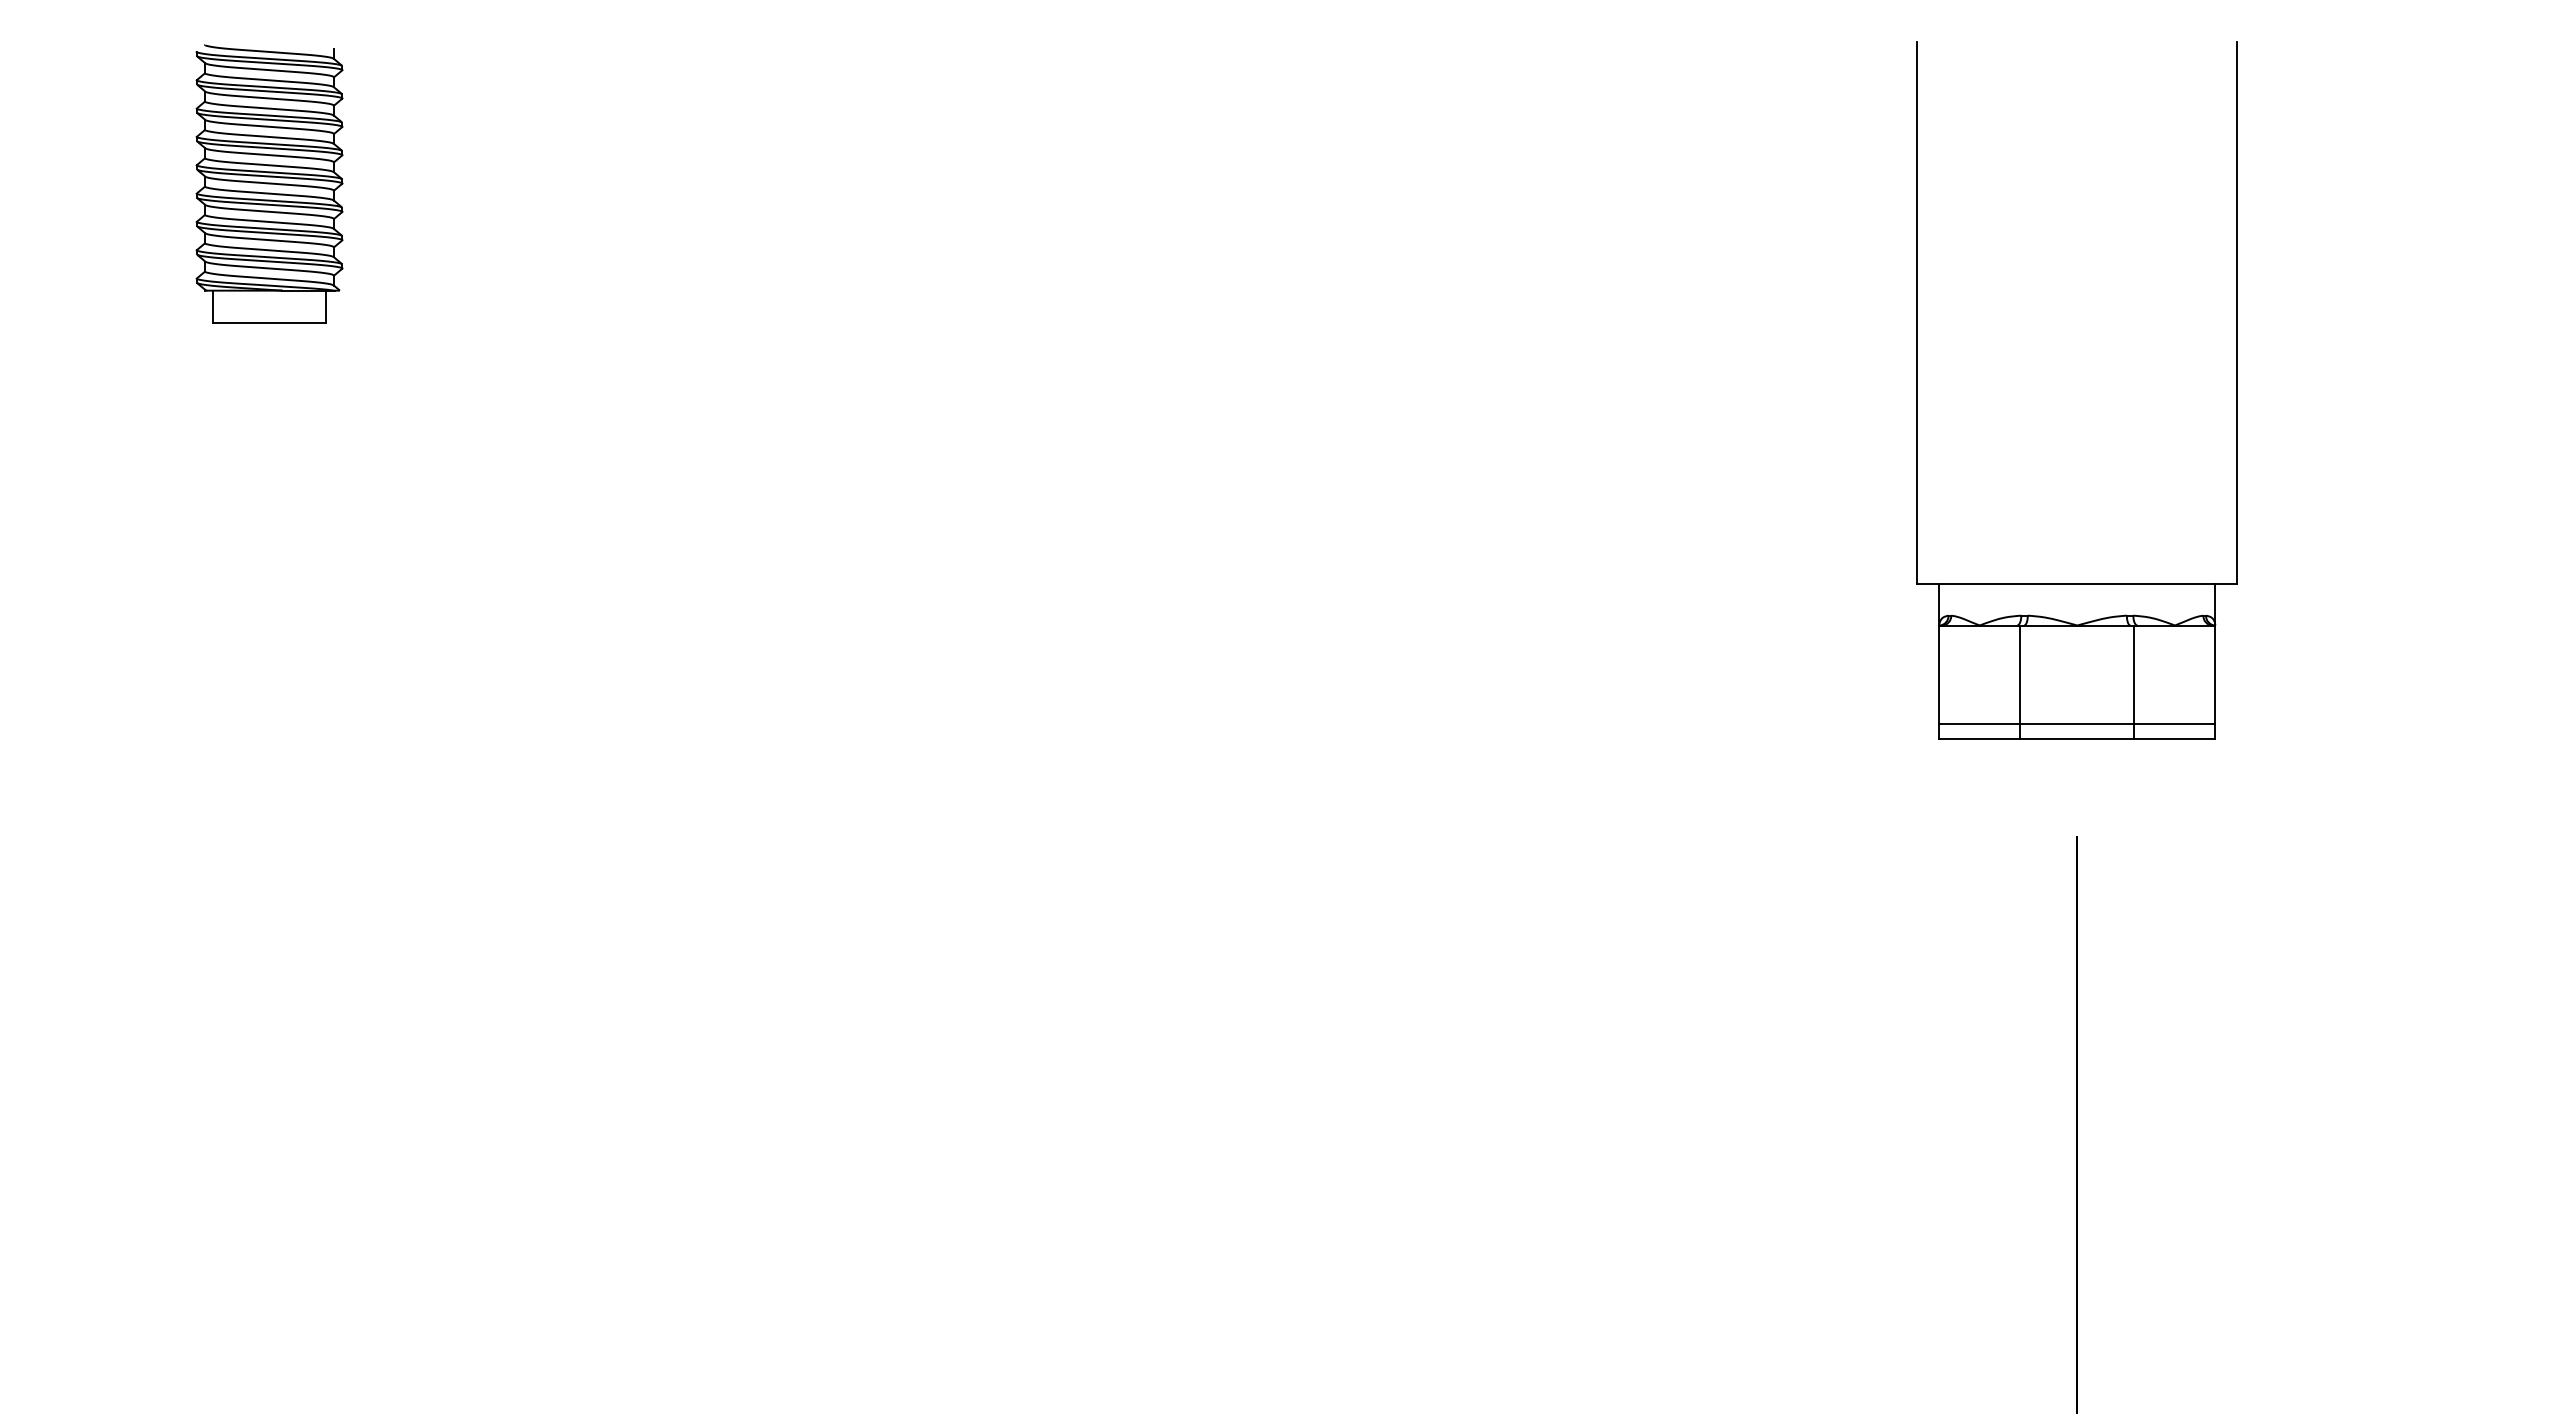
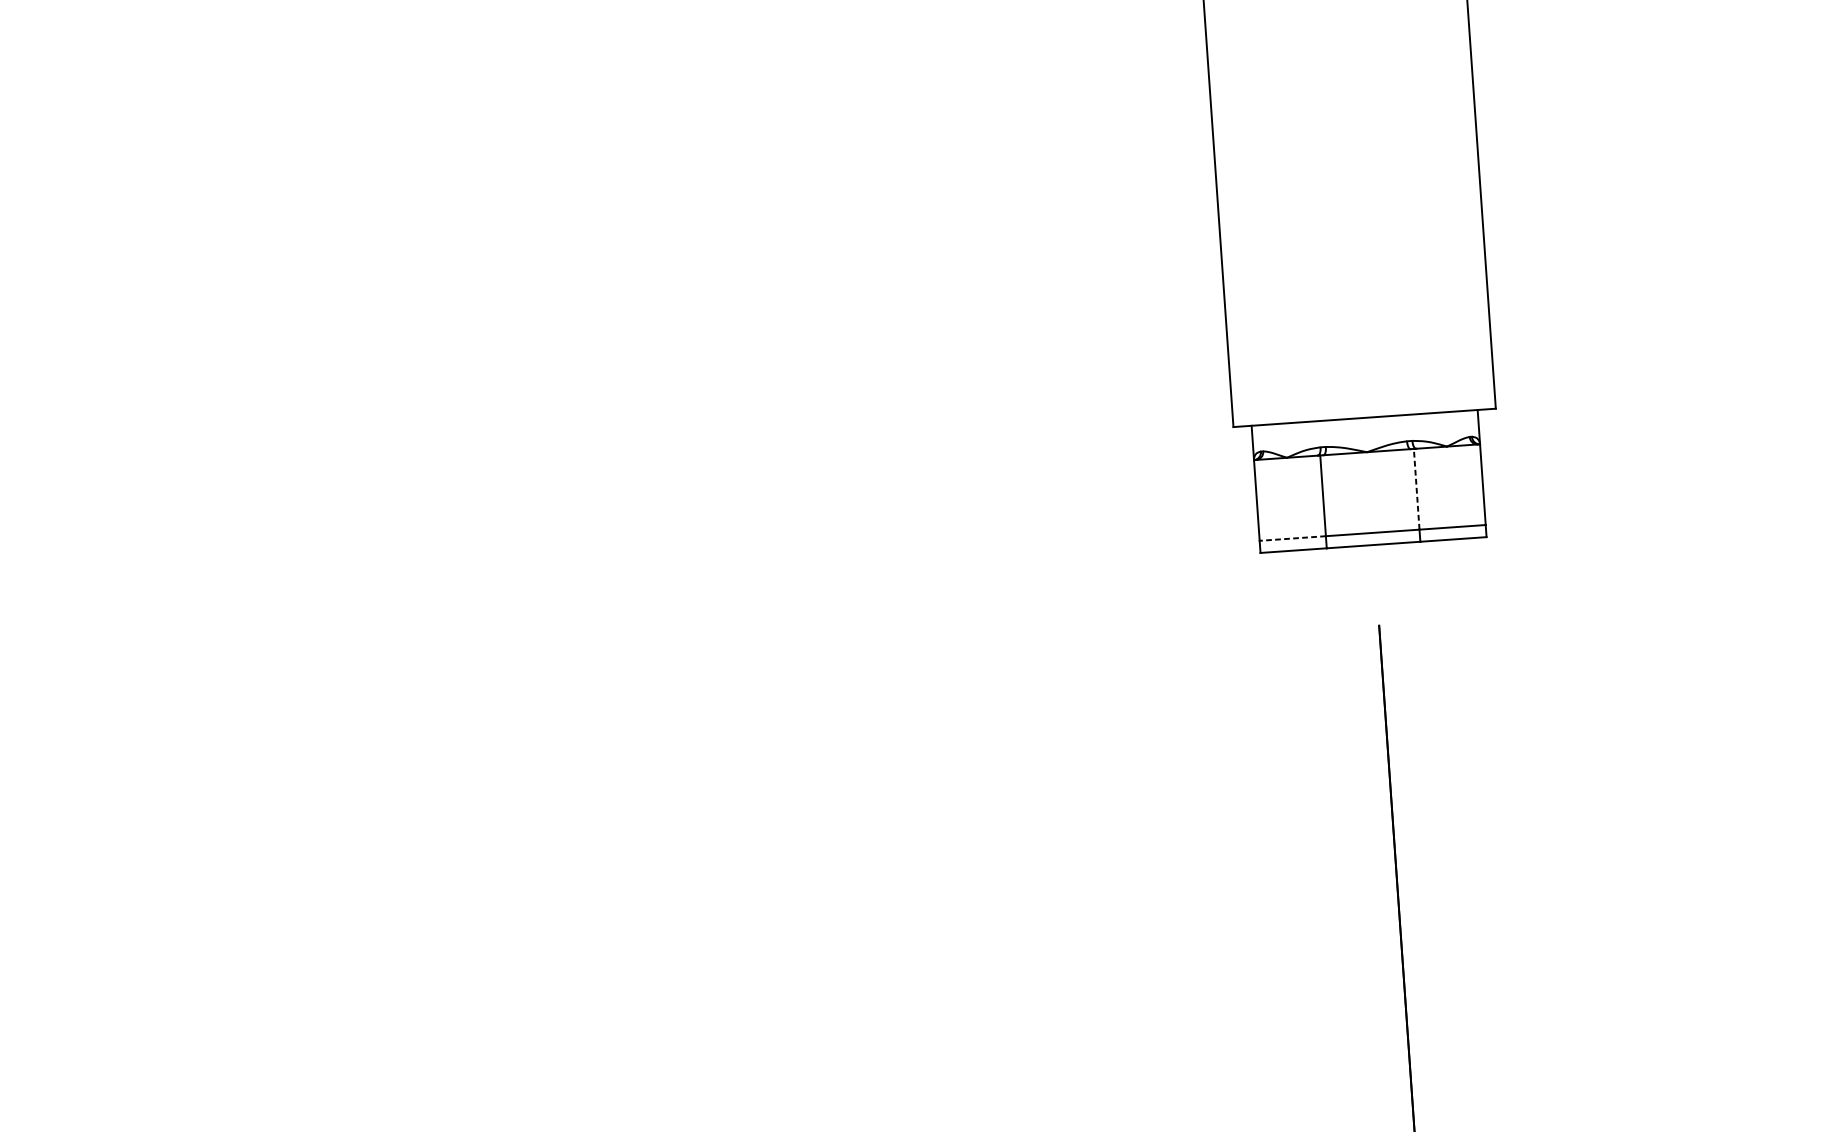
line: (2134, 674) -> (1416, 489), solid -> dashed
line: (1979, 724) -> (1292, 538), solid -> dashed

